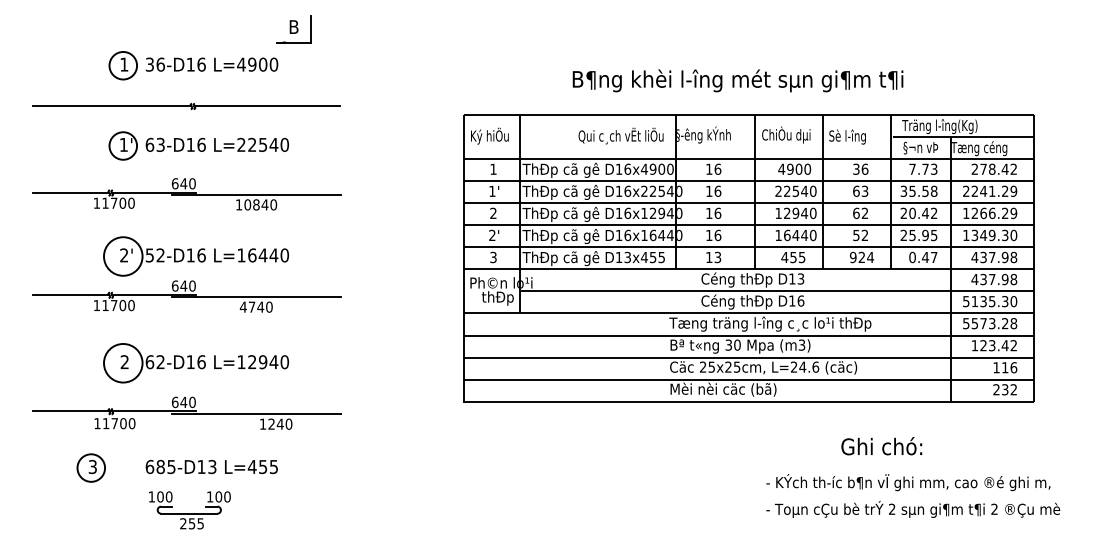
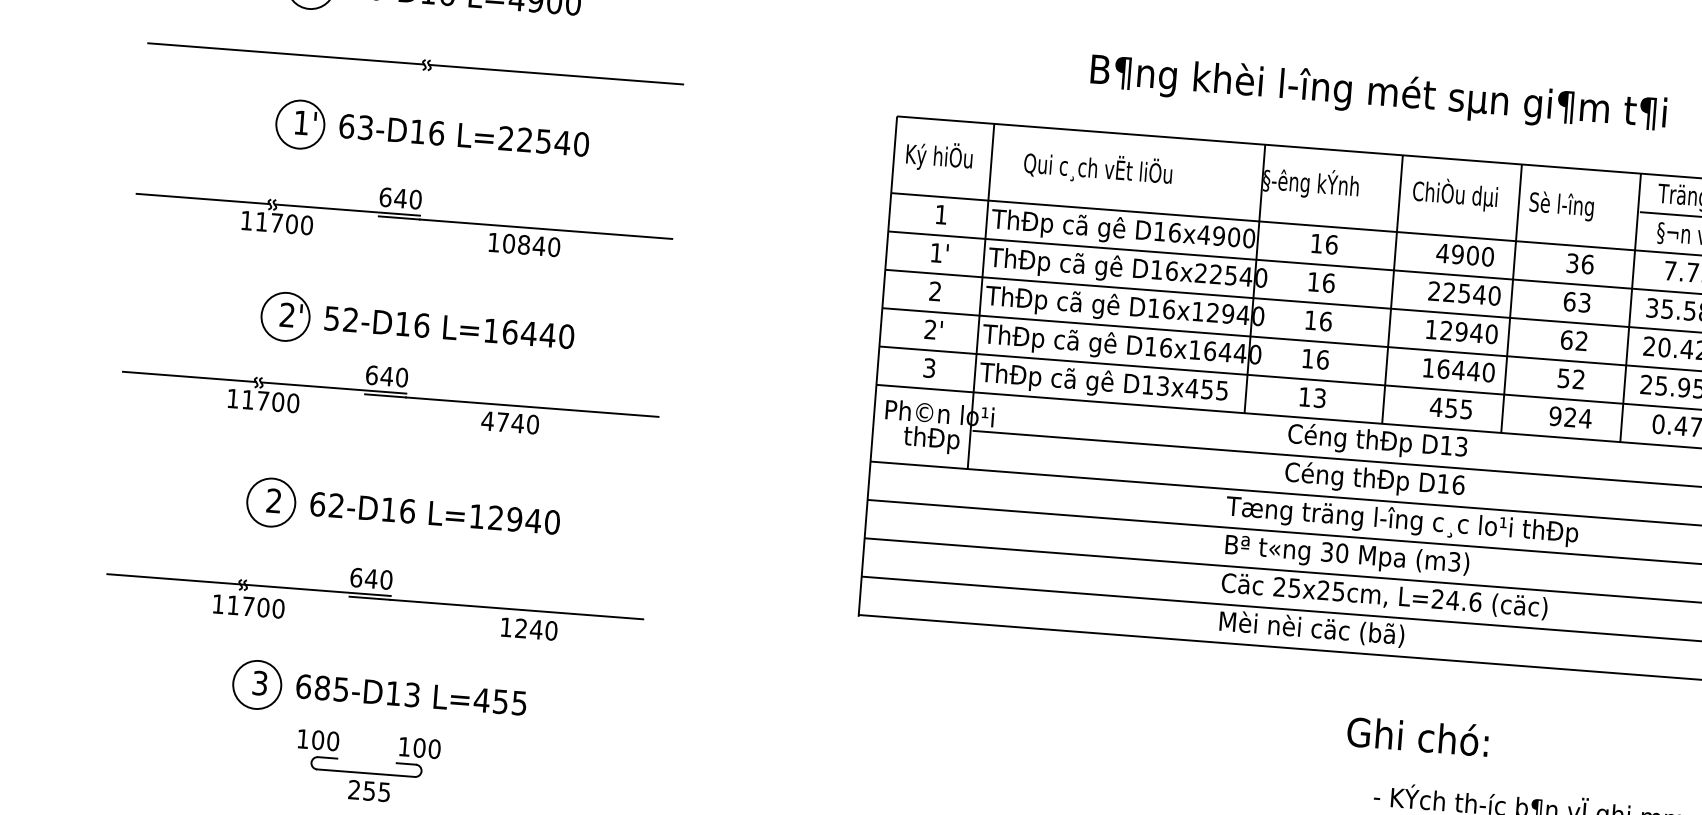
text: (620, 135) -> (1097, 167), moved
circle: (123, 256) -> (285, 316), size x0.71
circle: (123, 363) -> (271, 503), size x0.71
text: (881, 446) -> (1417, 736), moved
part: (90, 467) -> (255, 683), moved

